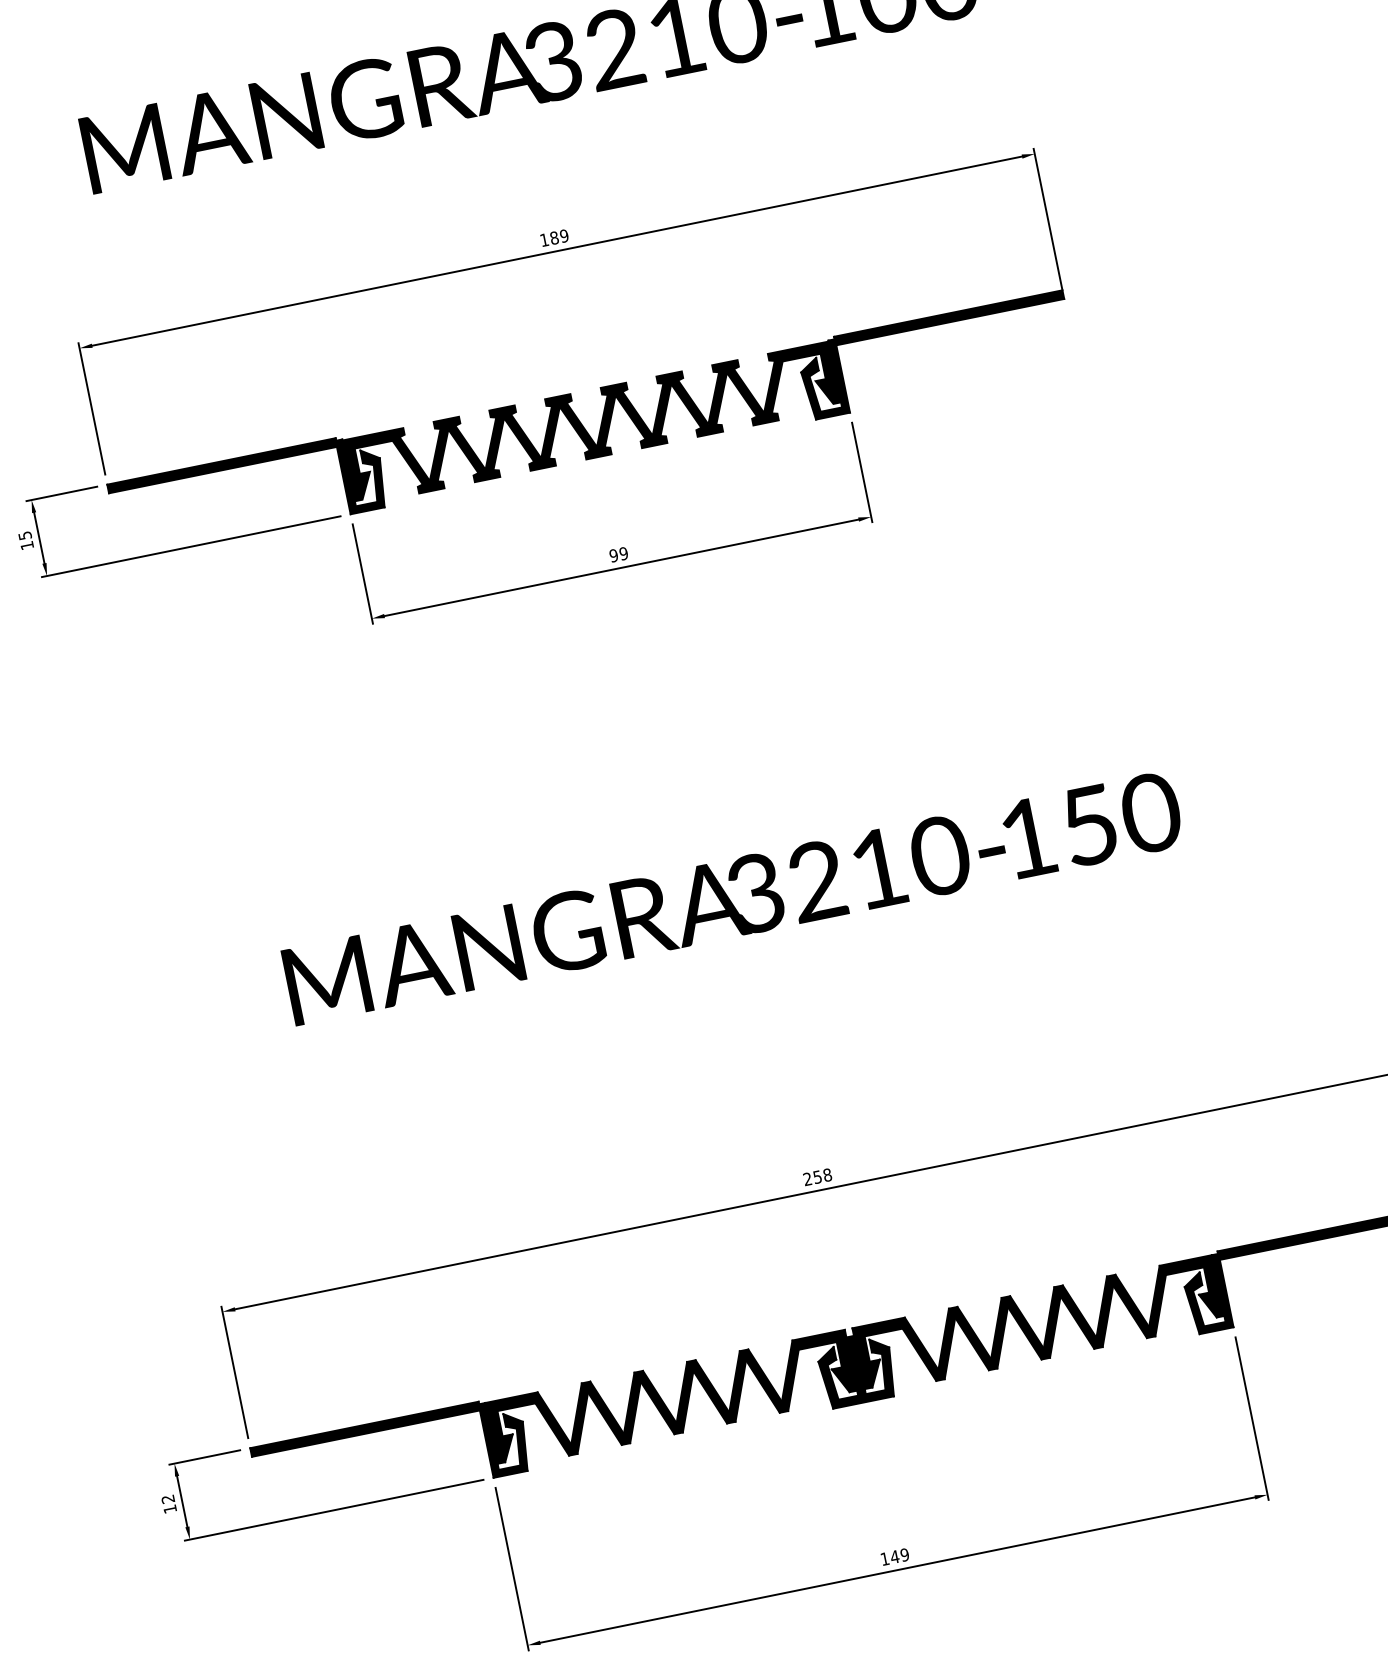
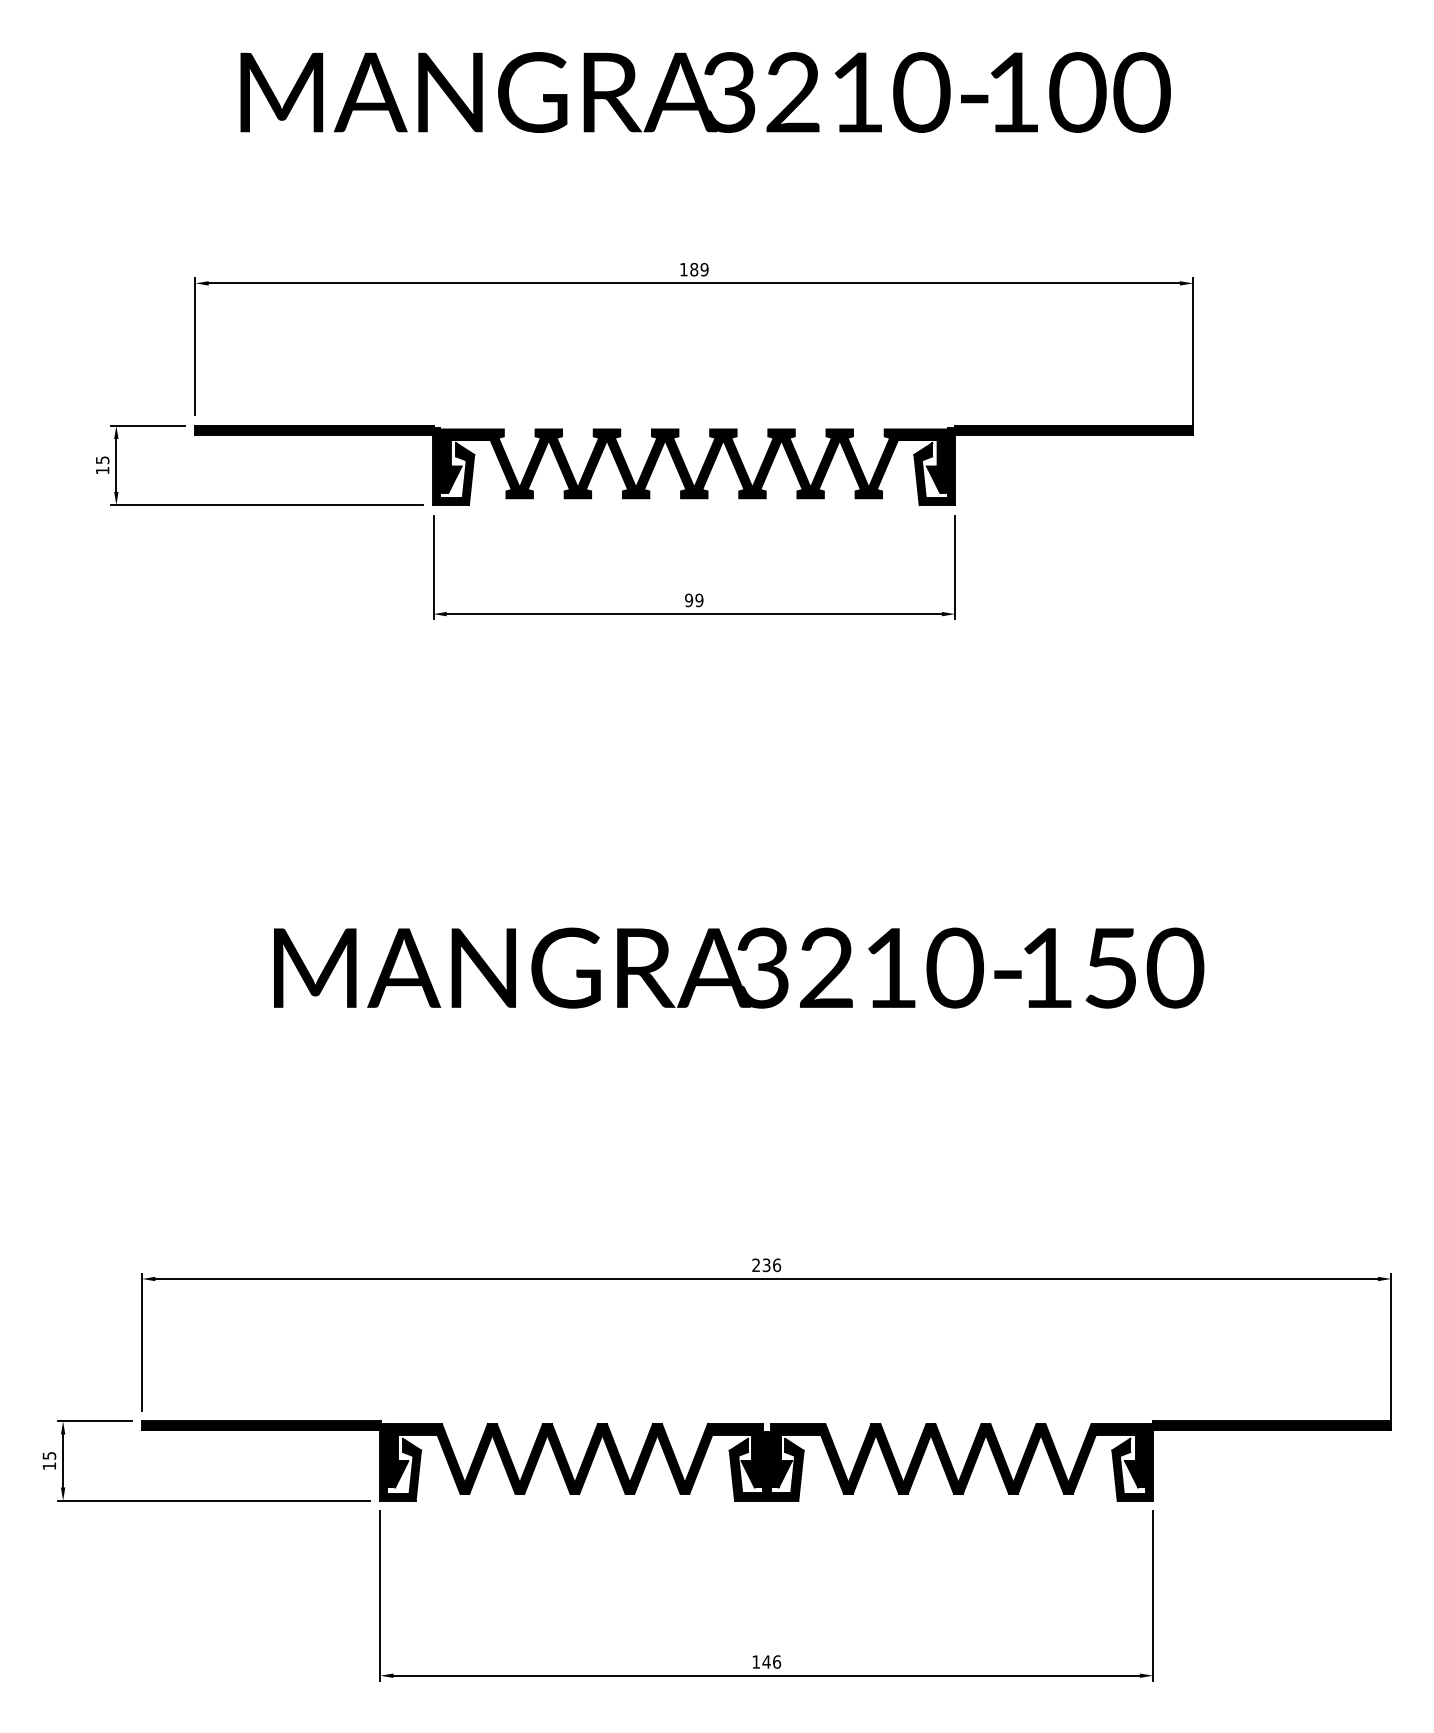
text: (823, 1175) -> (772, 1264), 258 -> 236
text: (168, 1498) -> (49, 1455), 12 -> 15
text: (905, 1554) -> (777, 1661), 149 -> 146

